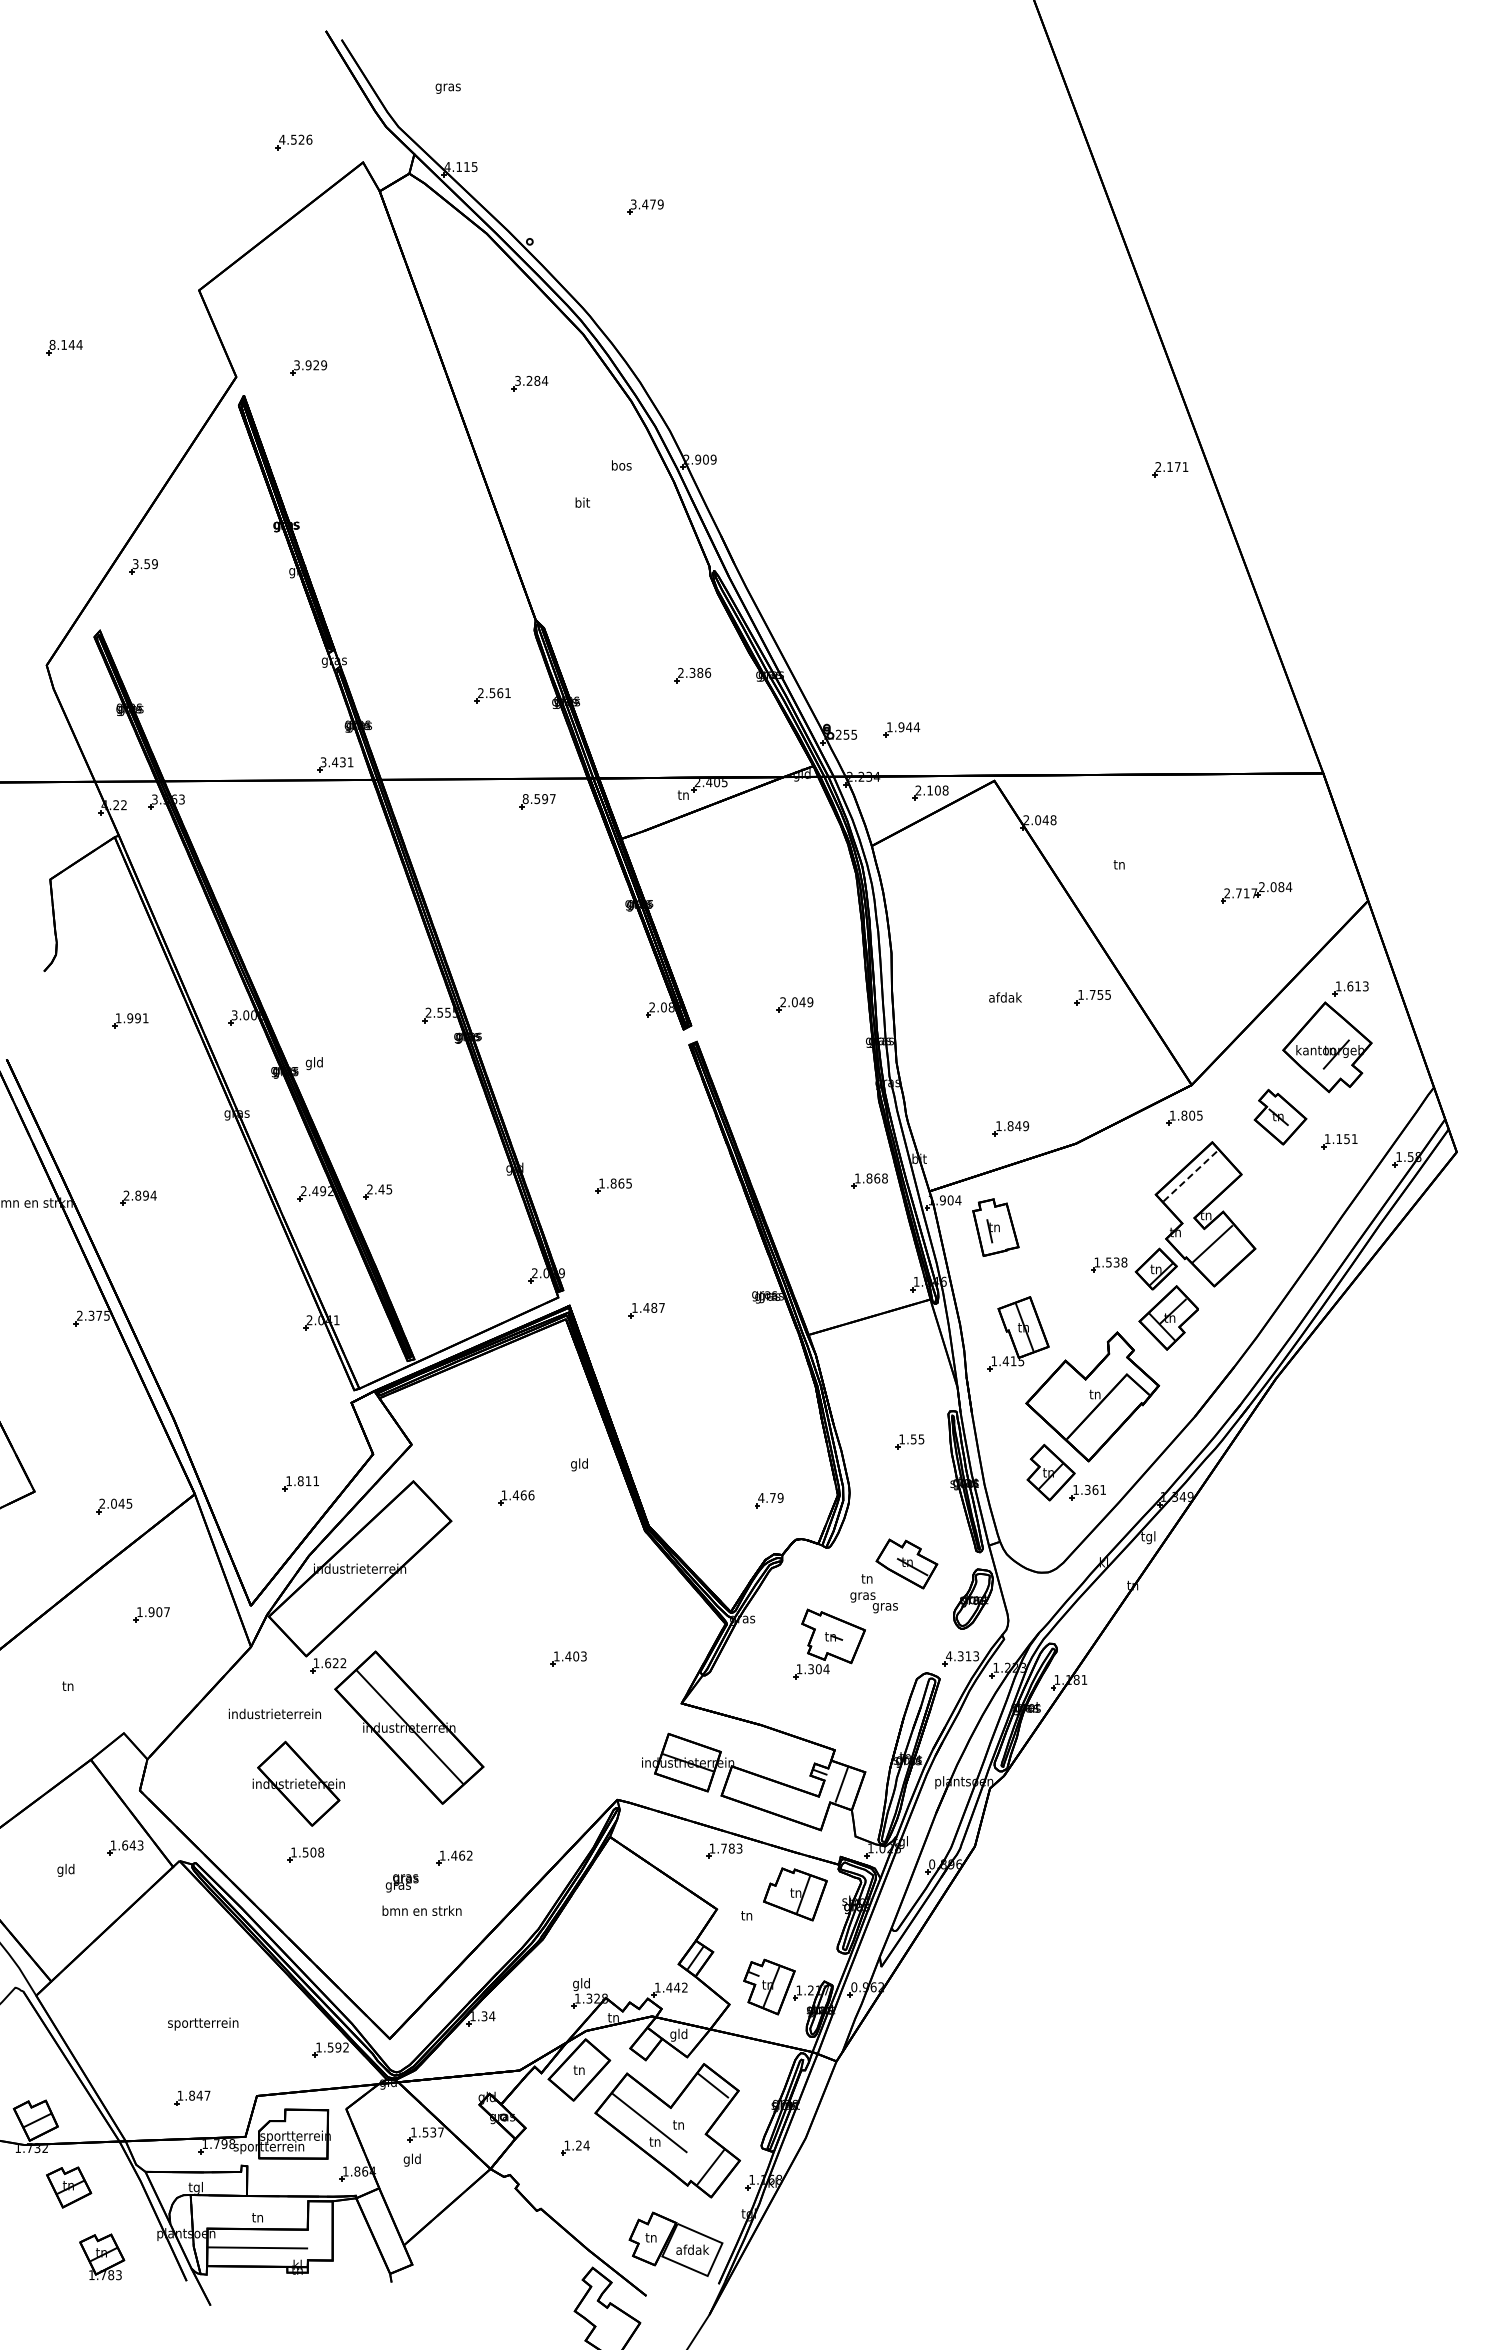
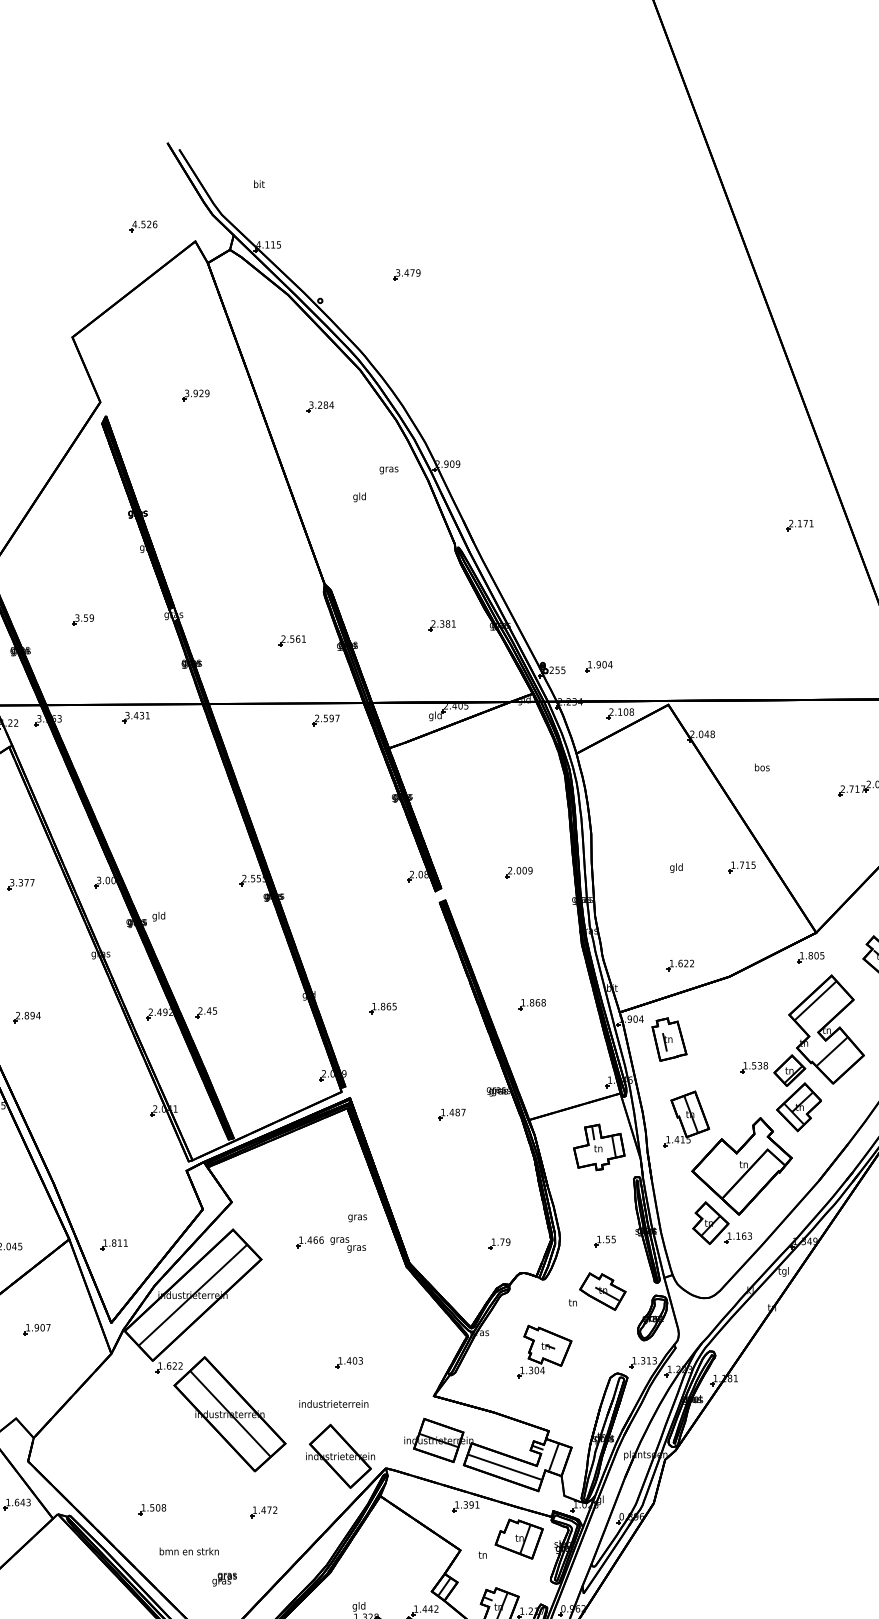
text: (447, 86) -> (258, 184), gras -> bit
part: (308, 367) -> (195, 395), moved
text: (621, 466) -> (388, 469), bos -> gras
part: (1170, 469) -> (800, 525), moved
text: (581, 503) -> (359, 497), bit -> gld
part: (143, 566) -> (83, 619), moved
text: (708, 672) -> (454, 623), 2.386 -> 2.381
text: (909, 727) -> (604, 664), 1.944 -> 1.904
part: (335, 764) -> (136, 717), moved
text: (683, 795) -> (435, 715), tn -> gld
text: (525, 799) -> (317, 718), 8.597 -> 2.597
text: (1119, 864) -> (762, 767), tn -> bos
text: (1100, 994) -> (747, 864), 1.755 -> 1.715
text: (1005, 998) -> (676, 867), afdak -> gld
text: (802, 1002) -> (524, 870), 2.049 -> 2.009
text: (131, 1018) -> (21, 882), 1.991 -> 3.377
text: (1018, 1126) -> (686, 963), 1.849 -> 1.622
line: (1191, 1175) -> (816, 1000), dashed -> solid
part: (869, 1180) -> (532, 1004), moved
part: (646, 1310) -> (451, 1114), moved
part: (901, 1371) -> (598, 1147), added
part: (909, 1441) -> (604, 1241), moved
text: (579, 1464) -> (357, 1217), gld -> gras
part: (300, 1483) -> (113, 1244), moved
text: (1095, 1489) -> (744, 1235), 1.361 -> 1.163
text: (761, 1497) -> (493, 1241), 4.79 -> 1.79
line: (359, 1568) -> (192, 1295), added
text: (873, 1602) -> (347, 1244), moved
text: (949, 1656) -> (634, 1360), 4.313 -> 1.313
text: (274, 1713) -> (333, 1403), moved
part: (298, 1783) -> (340, 1456), moved
line: (776, 1798) -> (505, 1467), added
text: (731, 1848) -> (471, 1504), 1.783 -> 1.391
text: (462, 1855) -> (269, 1510), 1.462 -> 1.472
text: (401, 1883) -> (224, 1579), moved
text: (421, 1910) -> (188, 1551), moved

